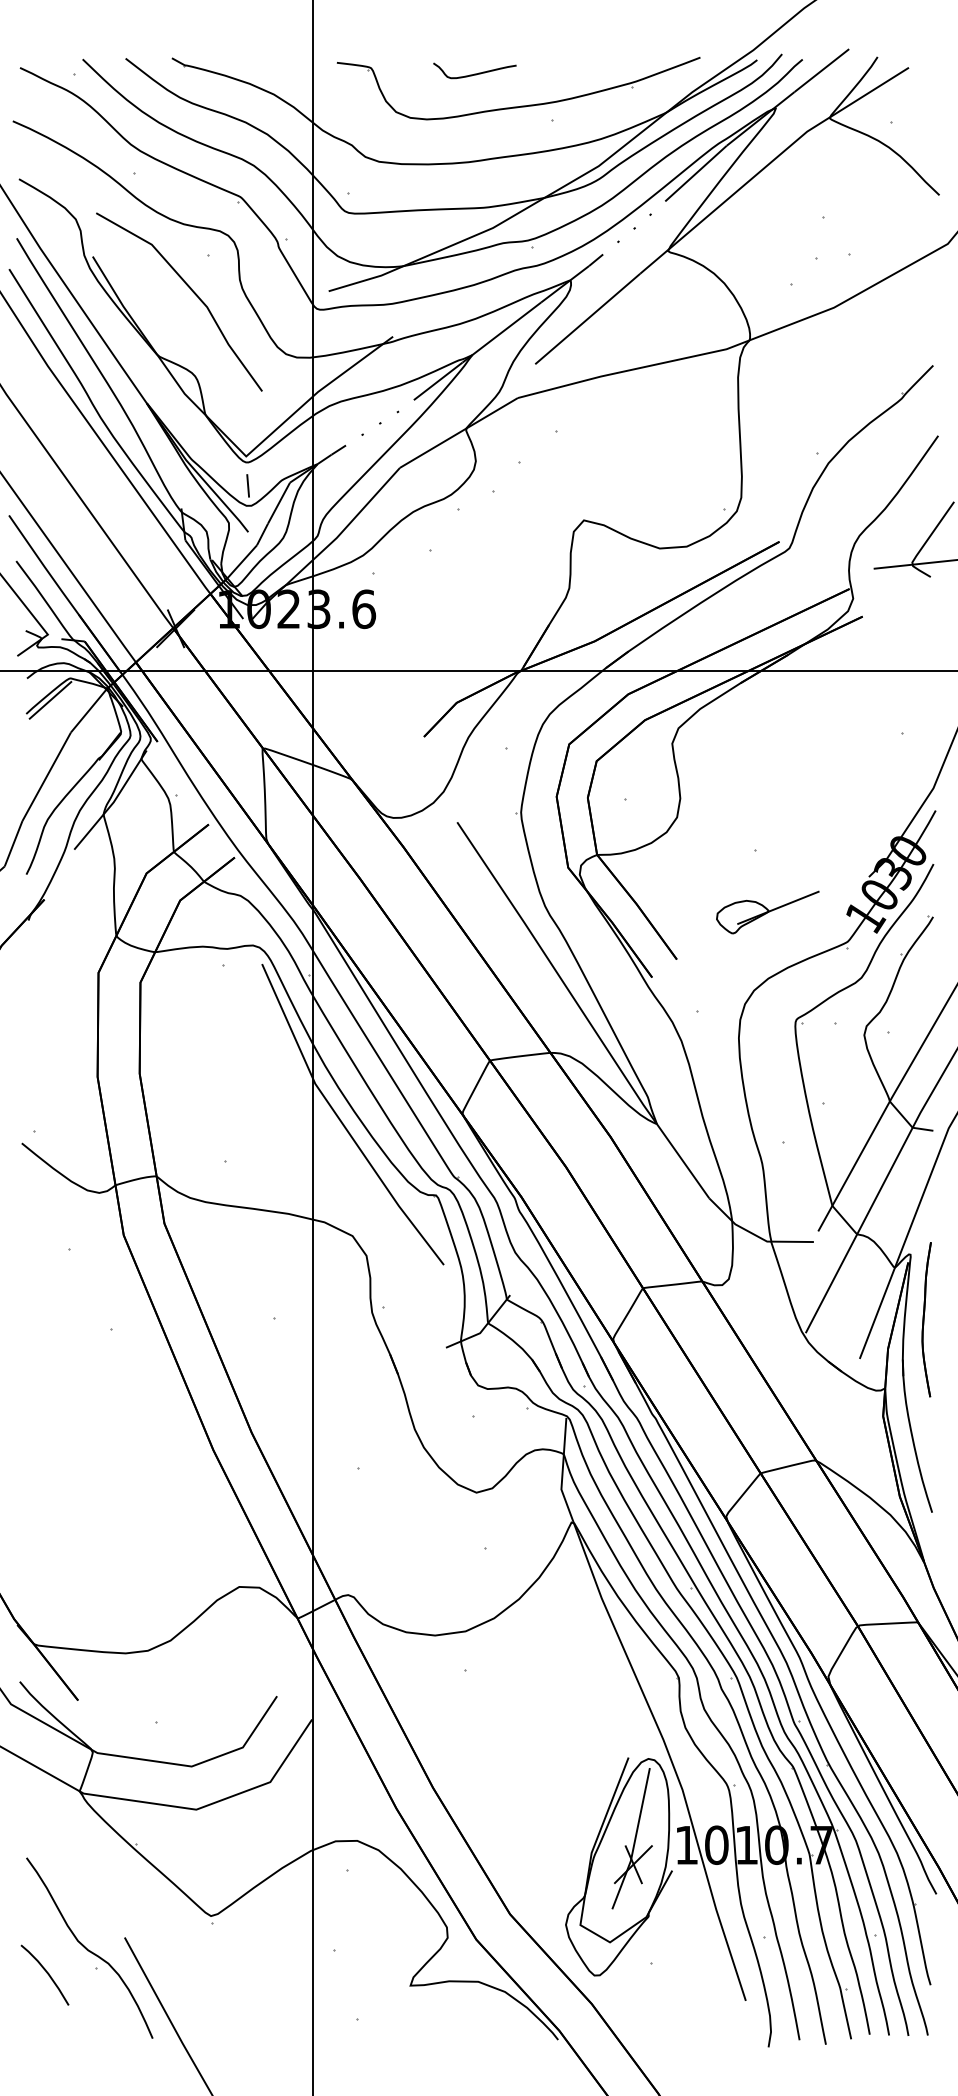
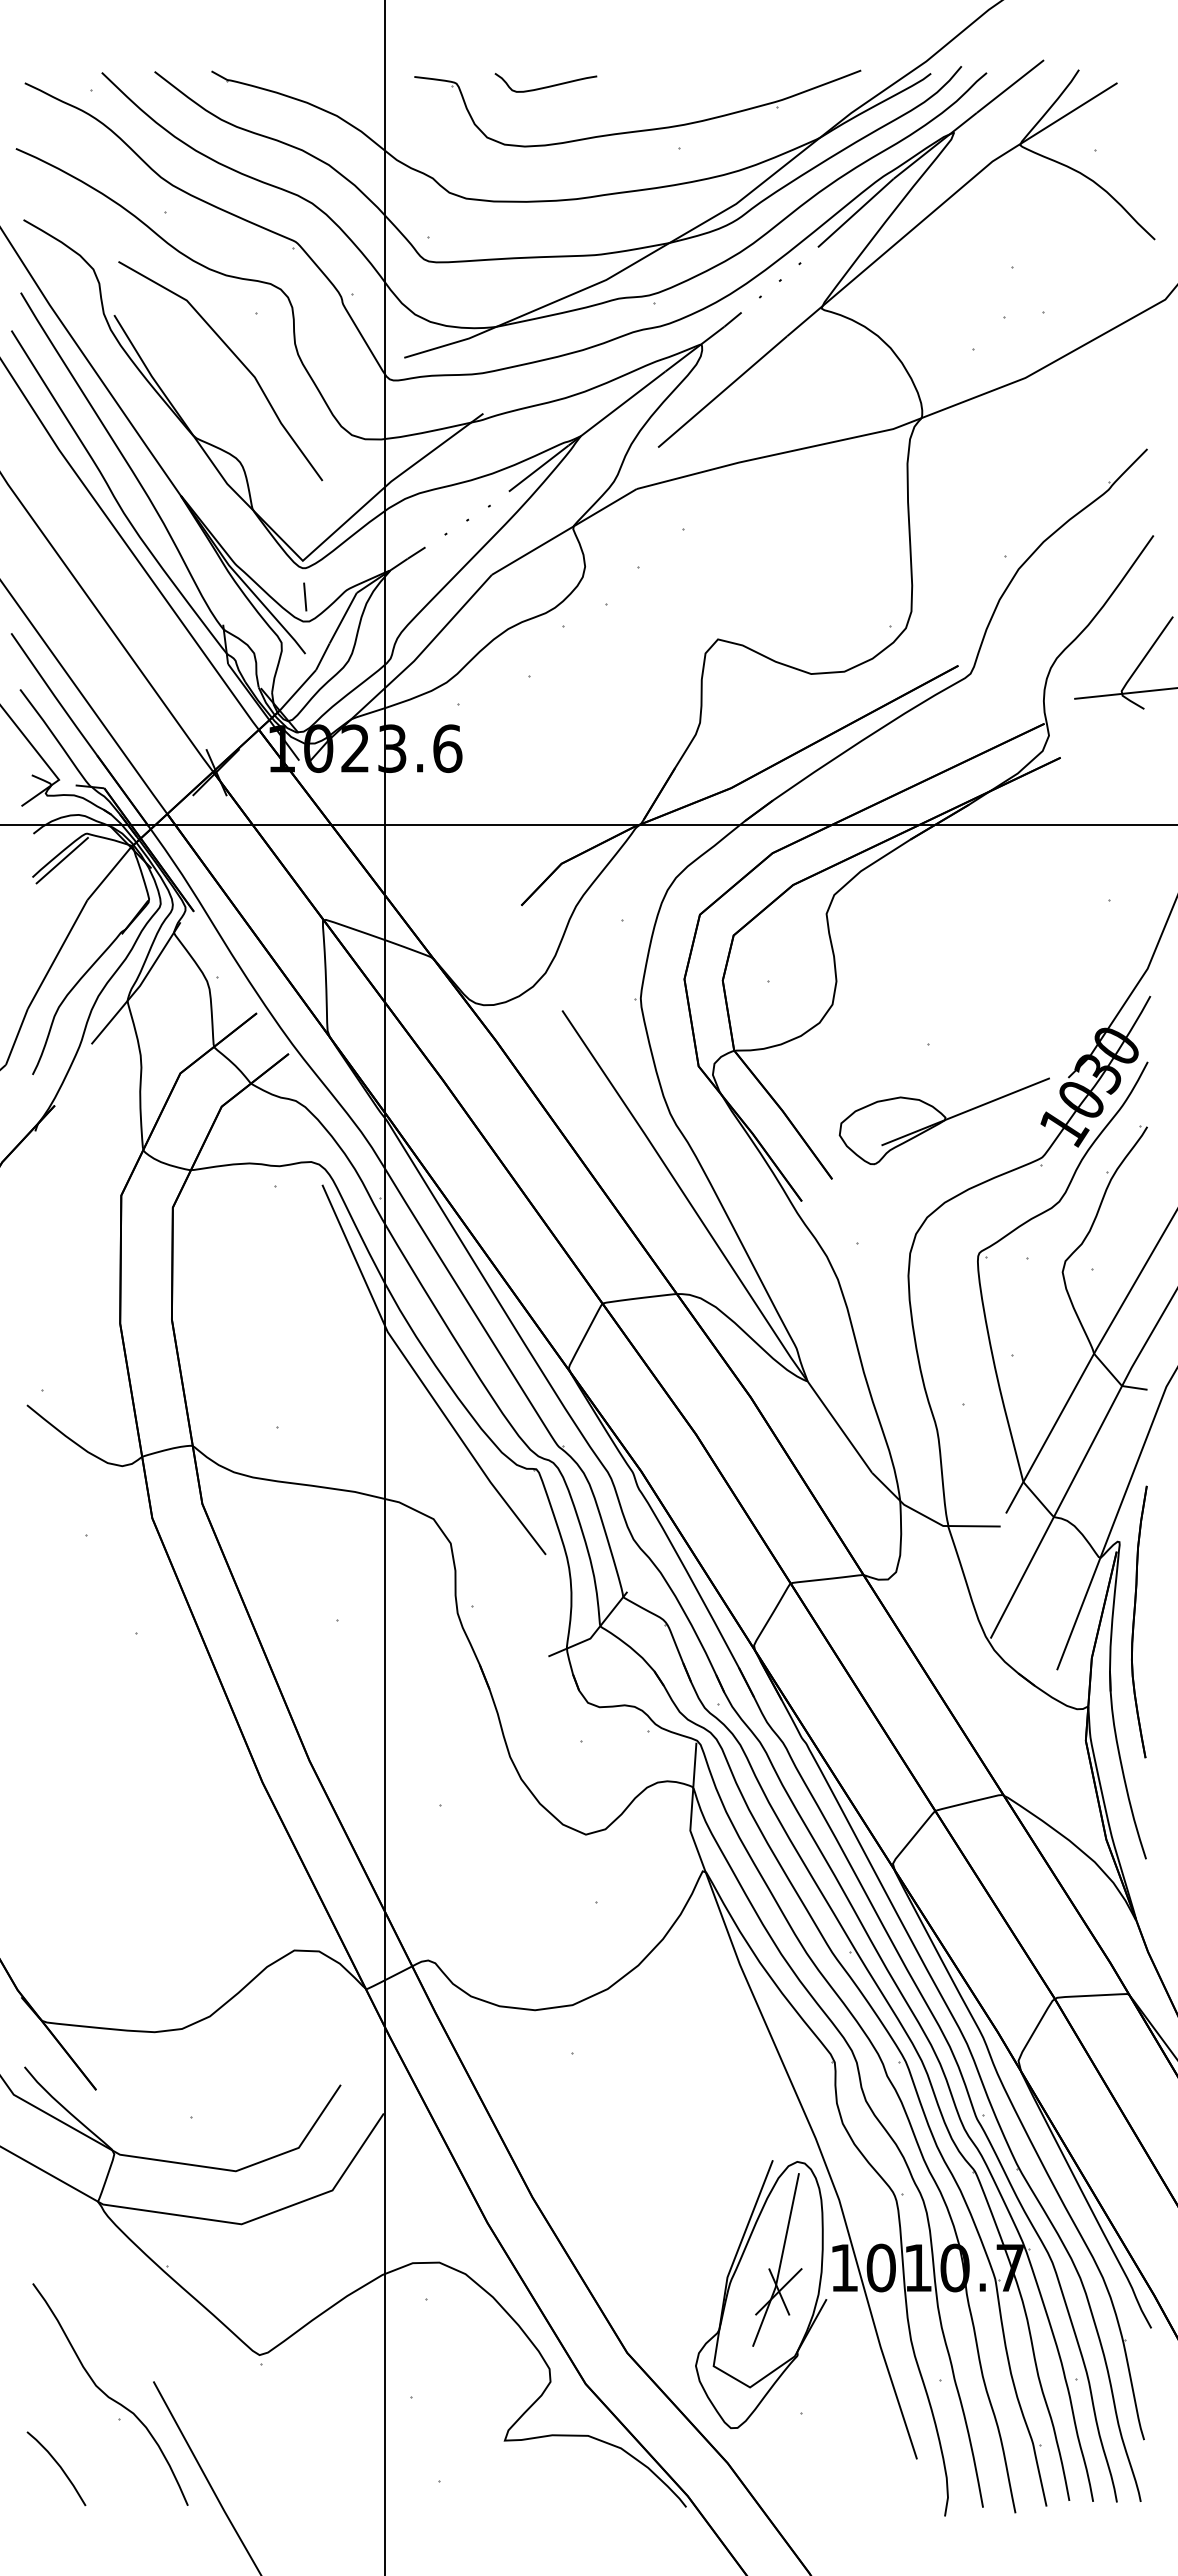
curve: (474, 73) -> (545, 86), moved
part: (767, 912) -> (943, 1121), size x1.67
part: (926, 1319) -> (1139, 1621), size x1.43
curve: (46, 1973) -> (58, 2466), moved

